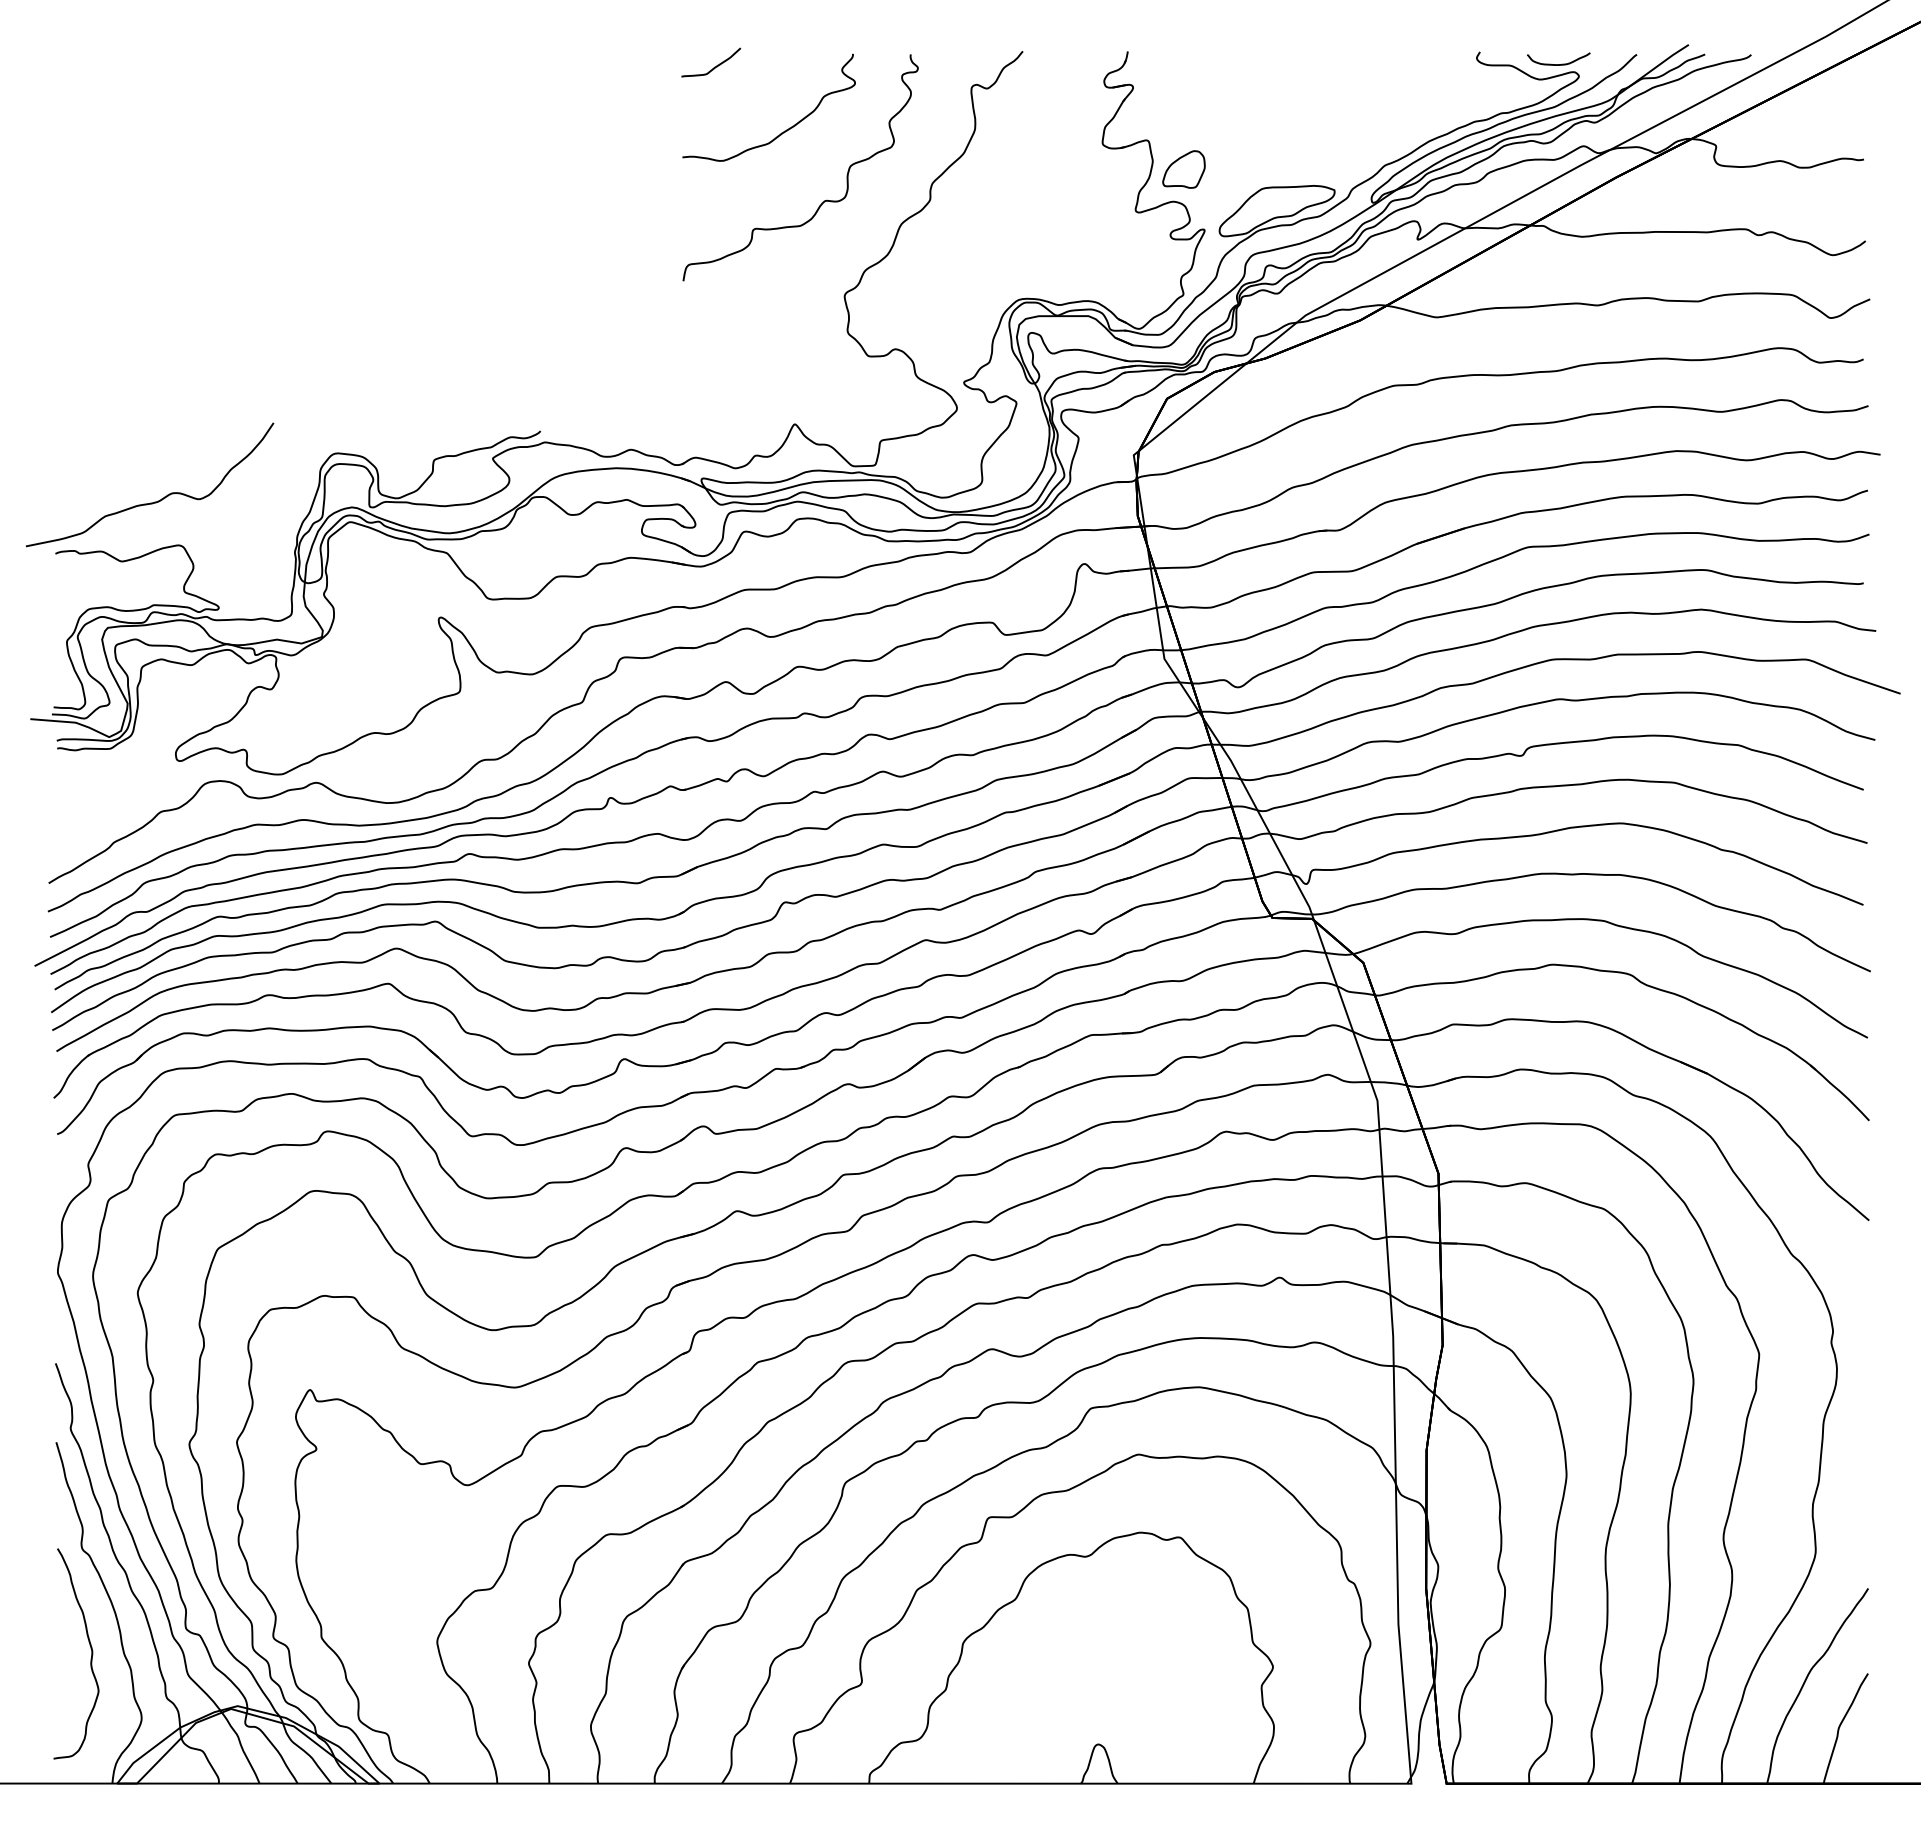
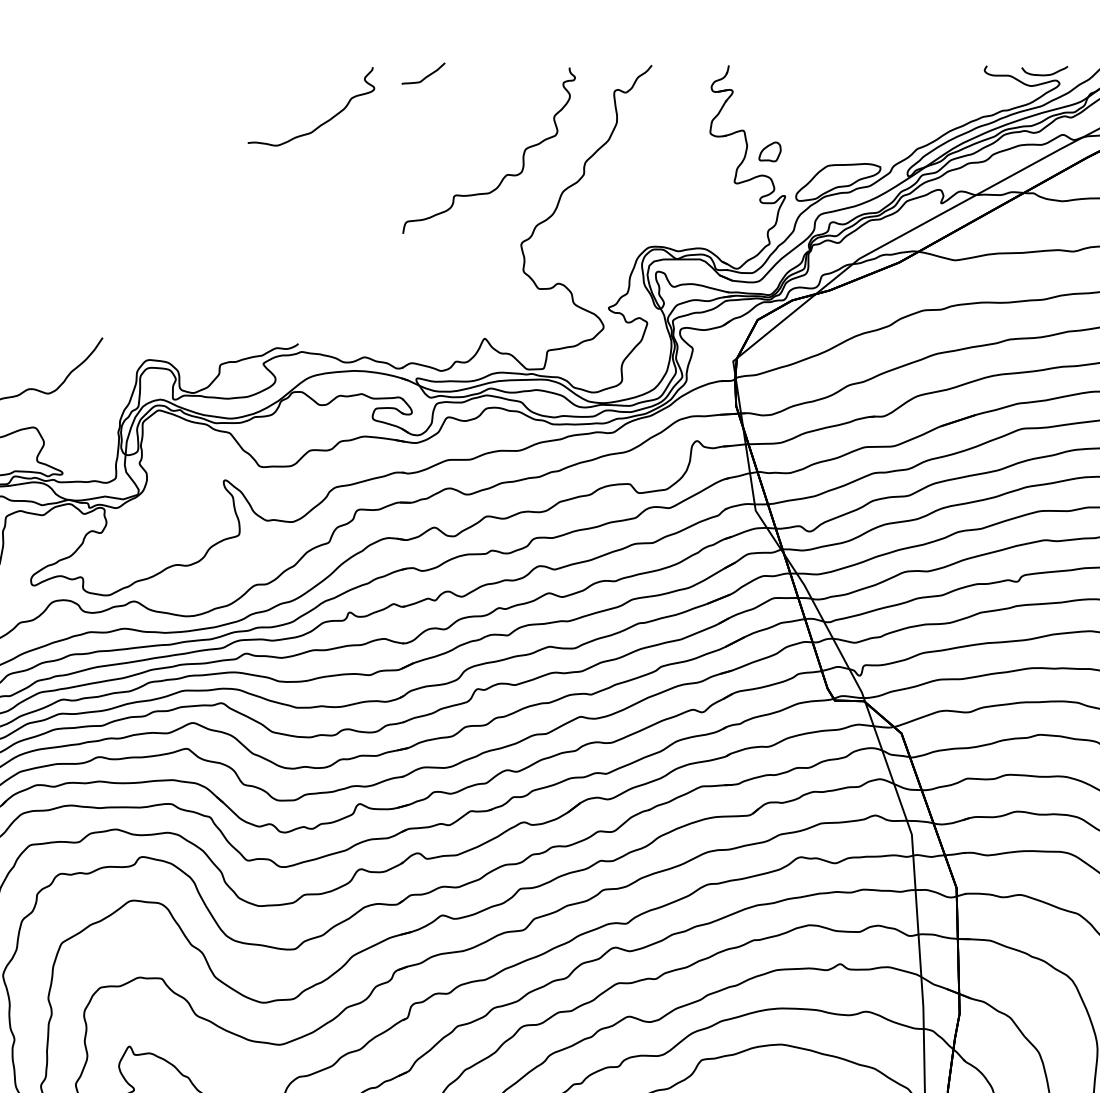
curve: (784, 130) -> (322, 123), moved
part: (1183, 169) -> (769, 151), size x0.7

